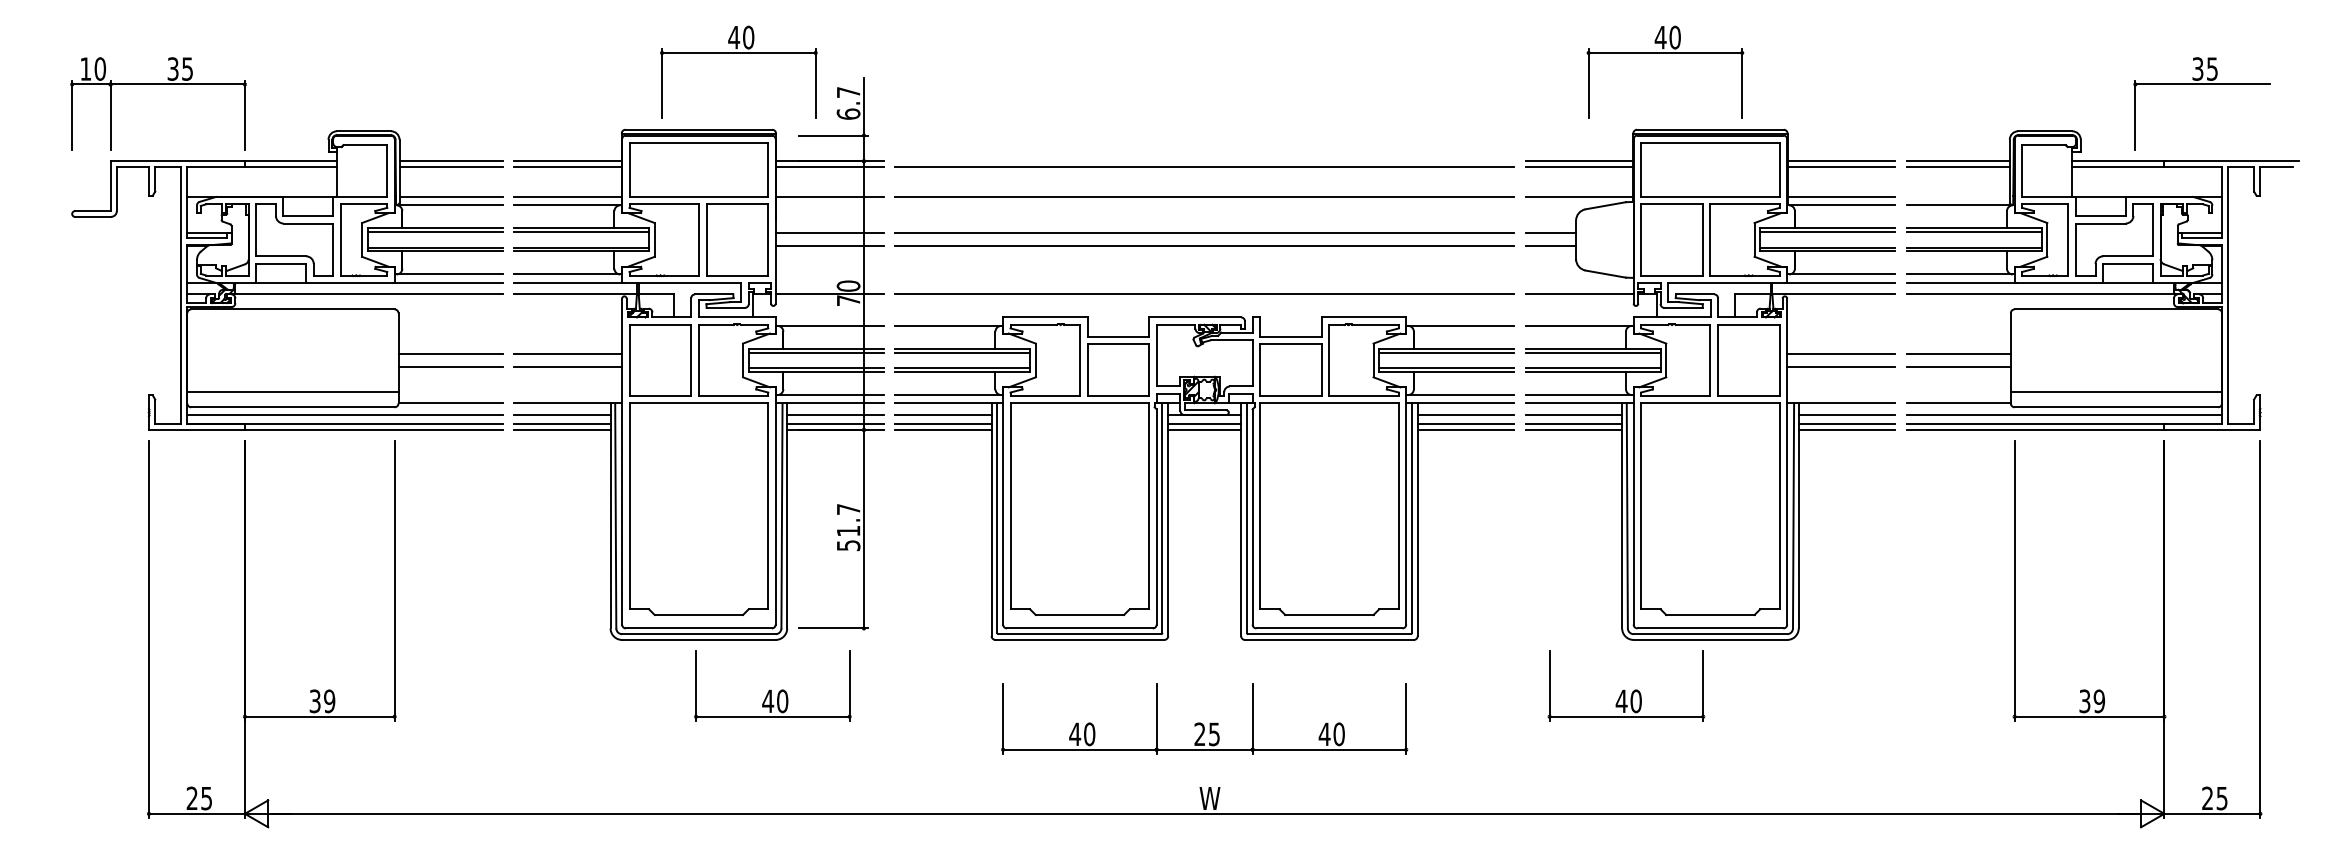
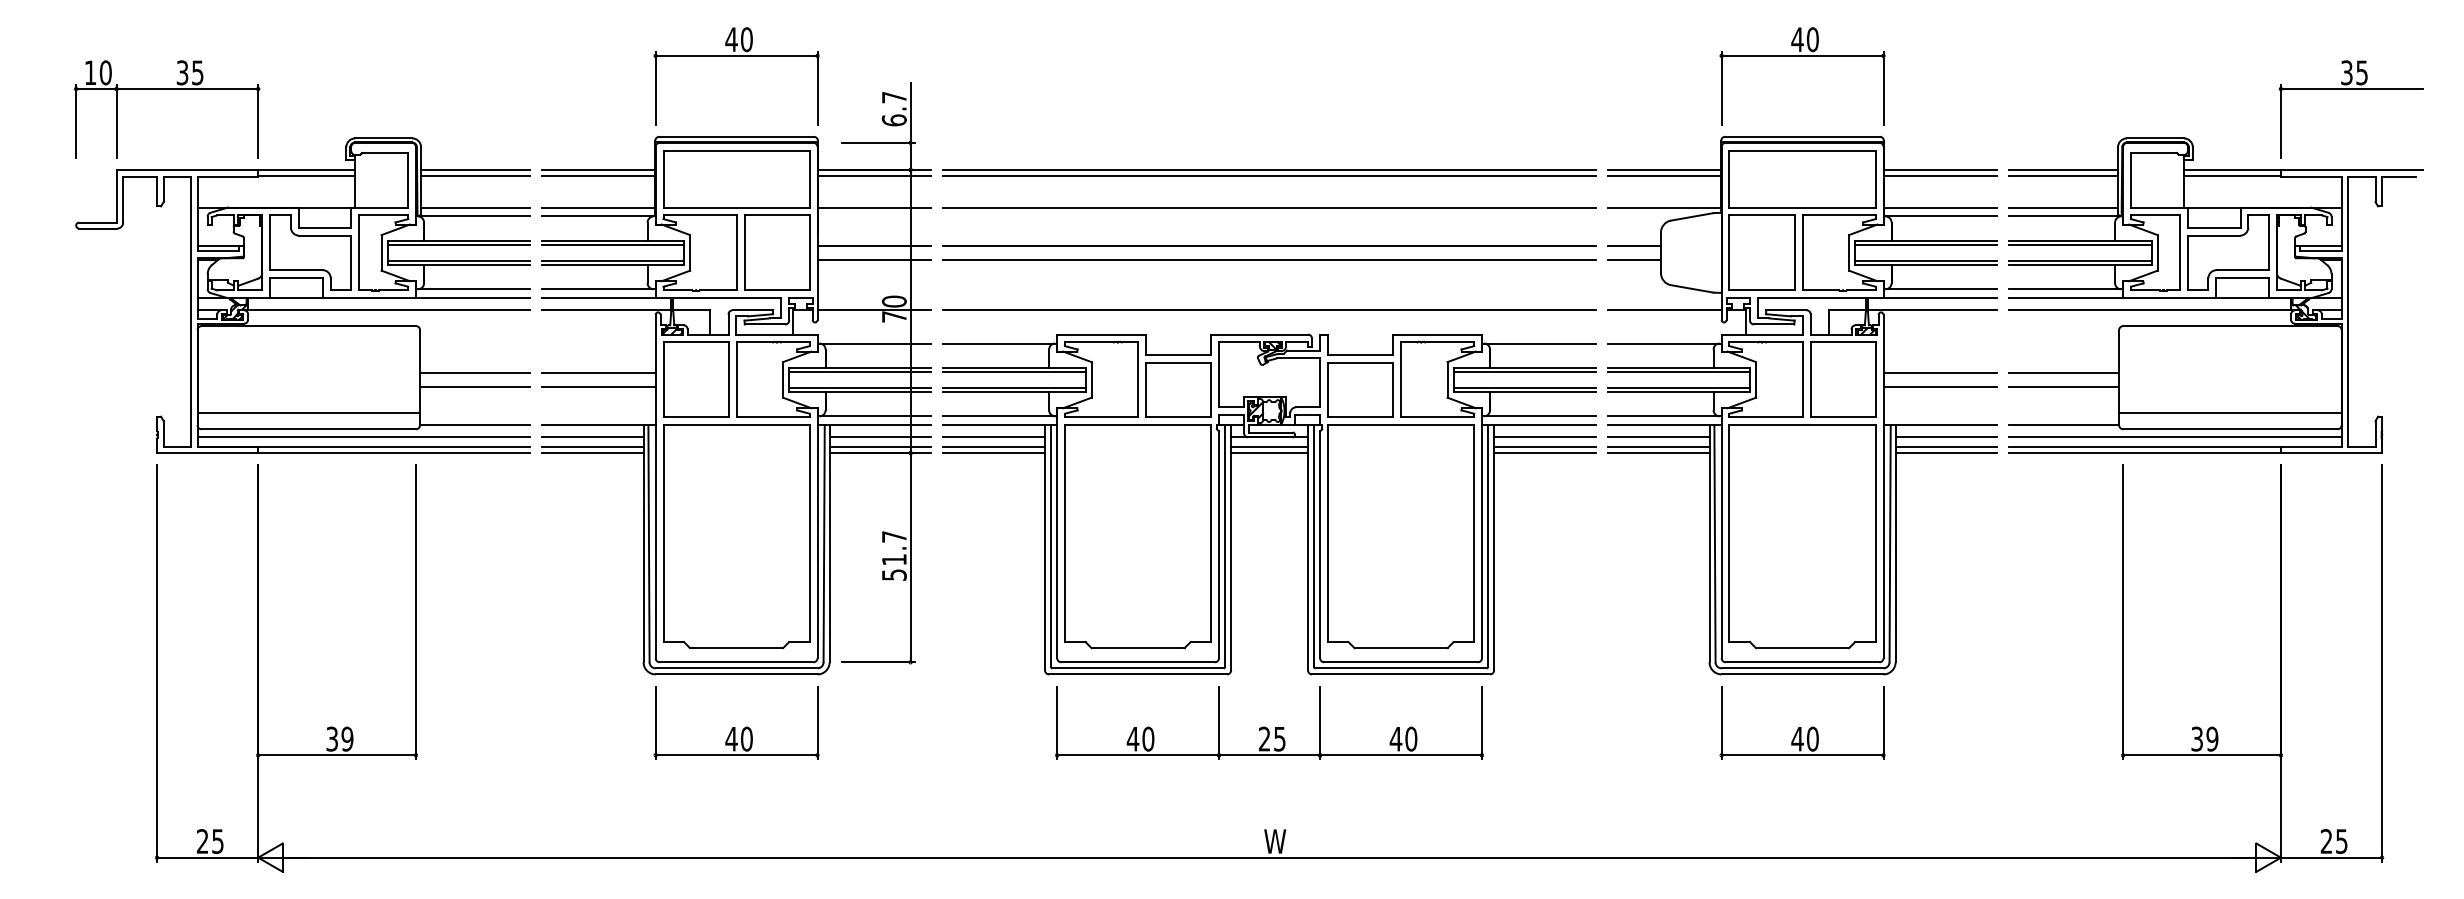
part: (738, 53) -> (736, 56), moved
part: (1665, 53) -> (1802, 56), moved
part: (2201, 84) -> (2350, 89), moved
line: (1204, 161) -> (1269, 170), added
line: (1957, 196) -> (2062, 207), added
part: (772, 685) -> (736, 722), moved
part: (1626, 685) -> (1802, 722), moved
part: (1204, 718) -> (1269, 722), moved

